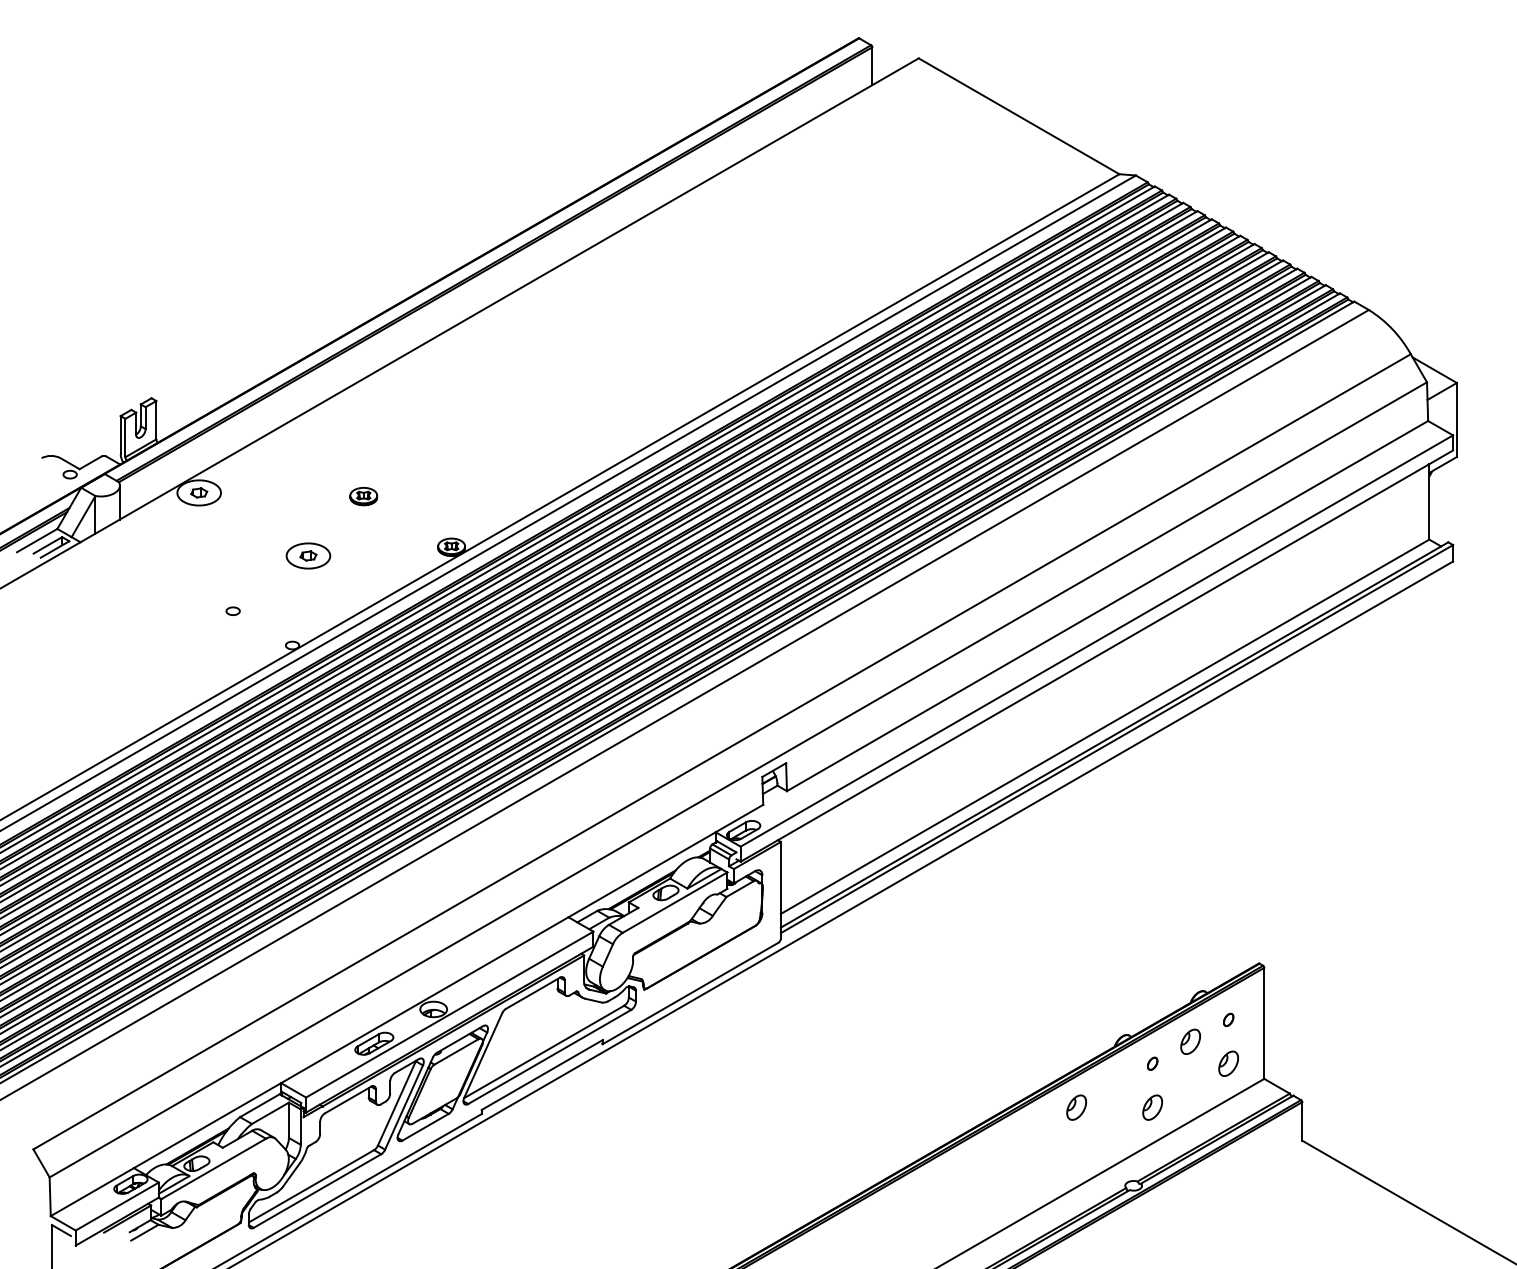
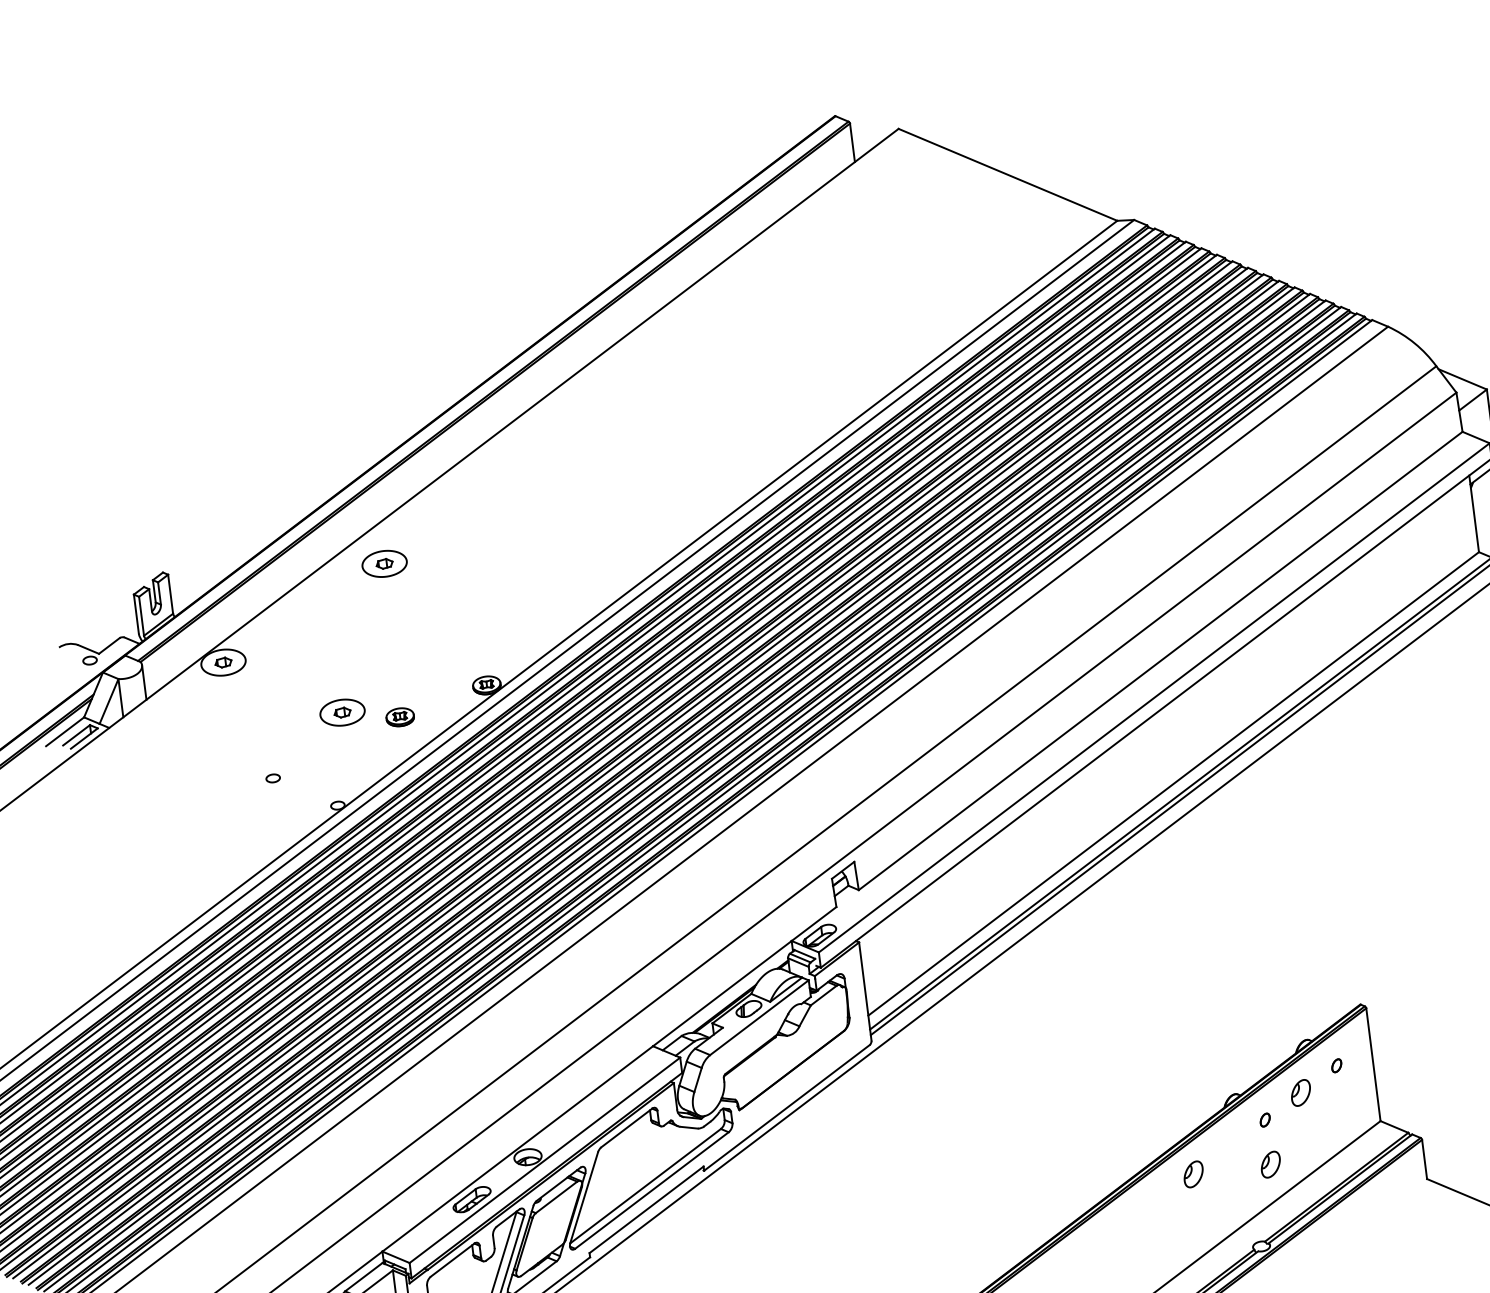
part: (367, 416) -> (384, 563), added
part: (363, 496) -> (399, 717), moved
part: (1228, 1063) -> (1342, 1110), removed

